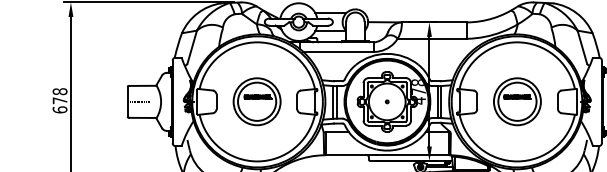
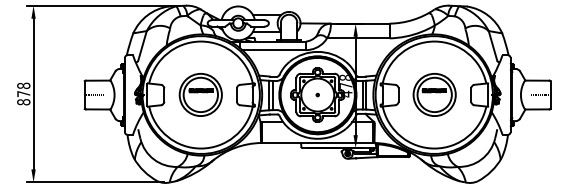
text: (59, 110) -> (23, 102), 678 -> 878

